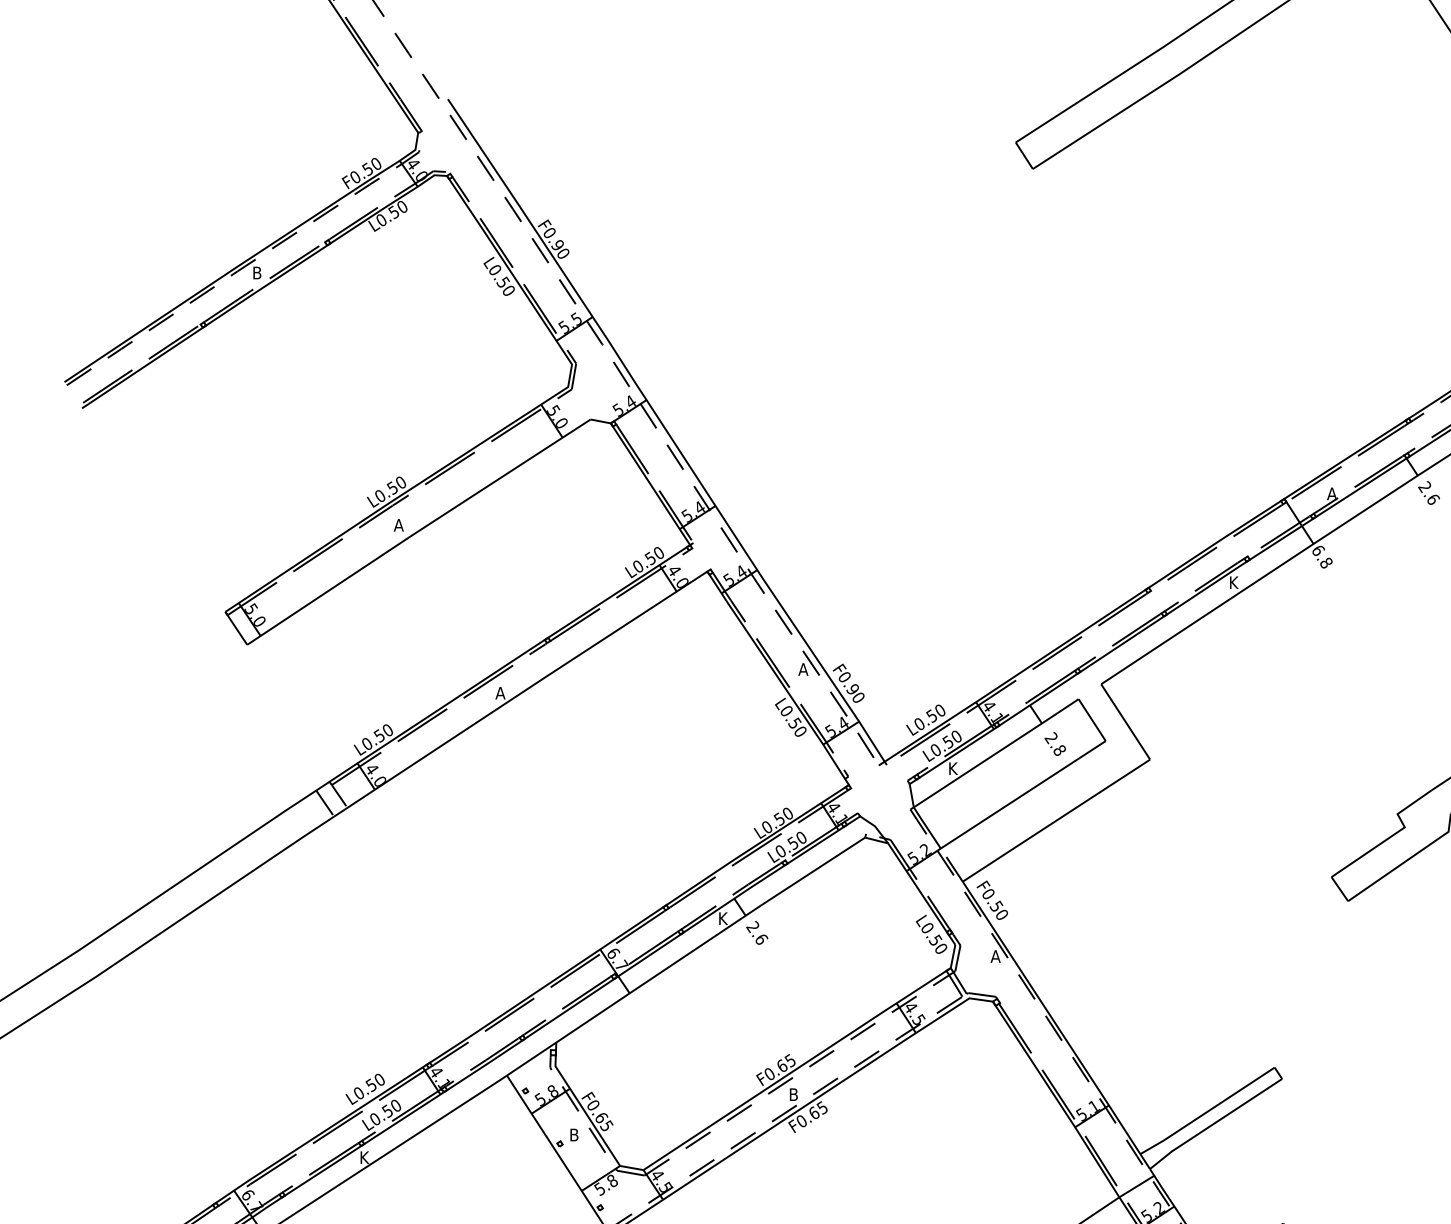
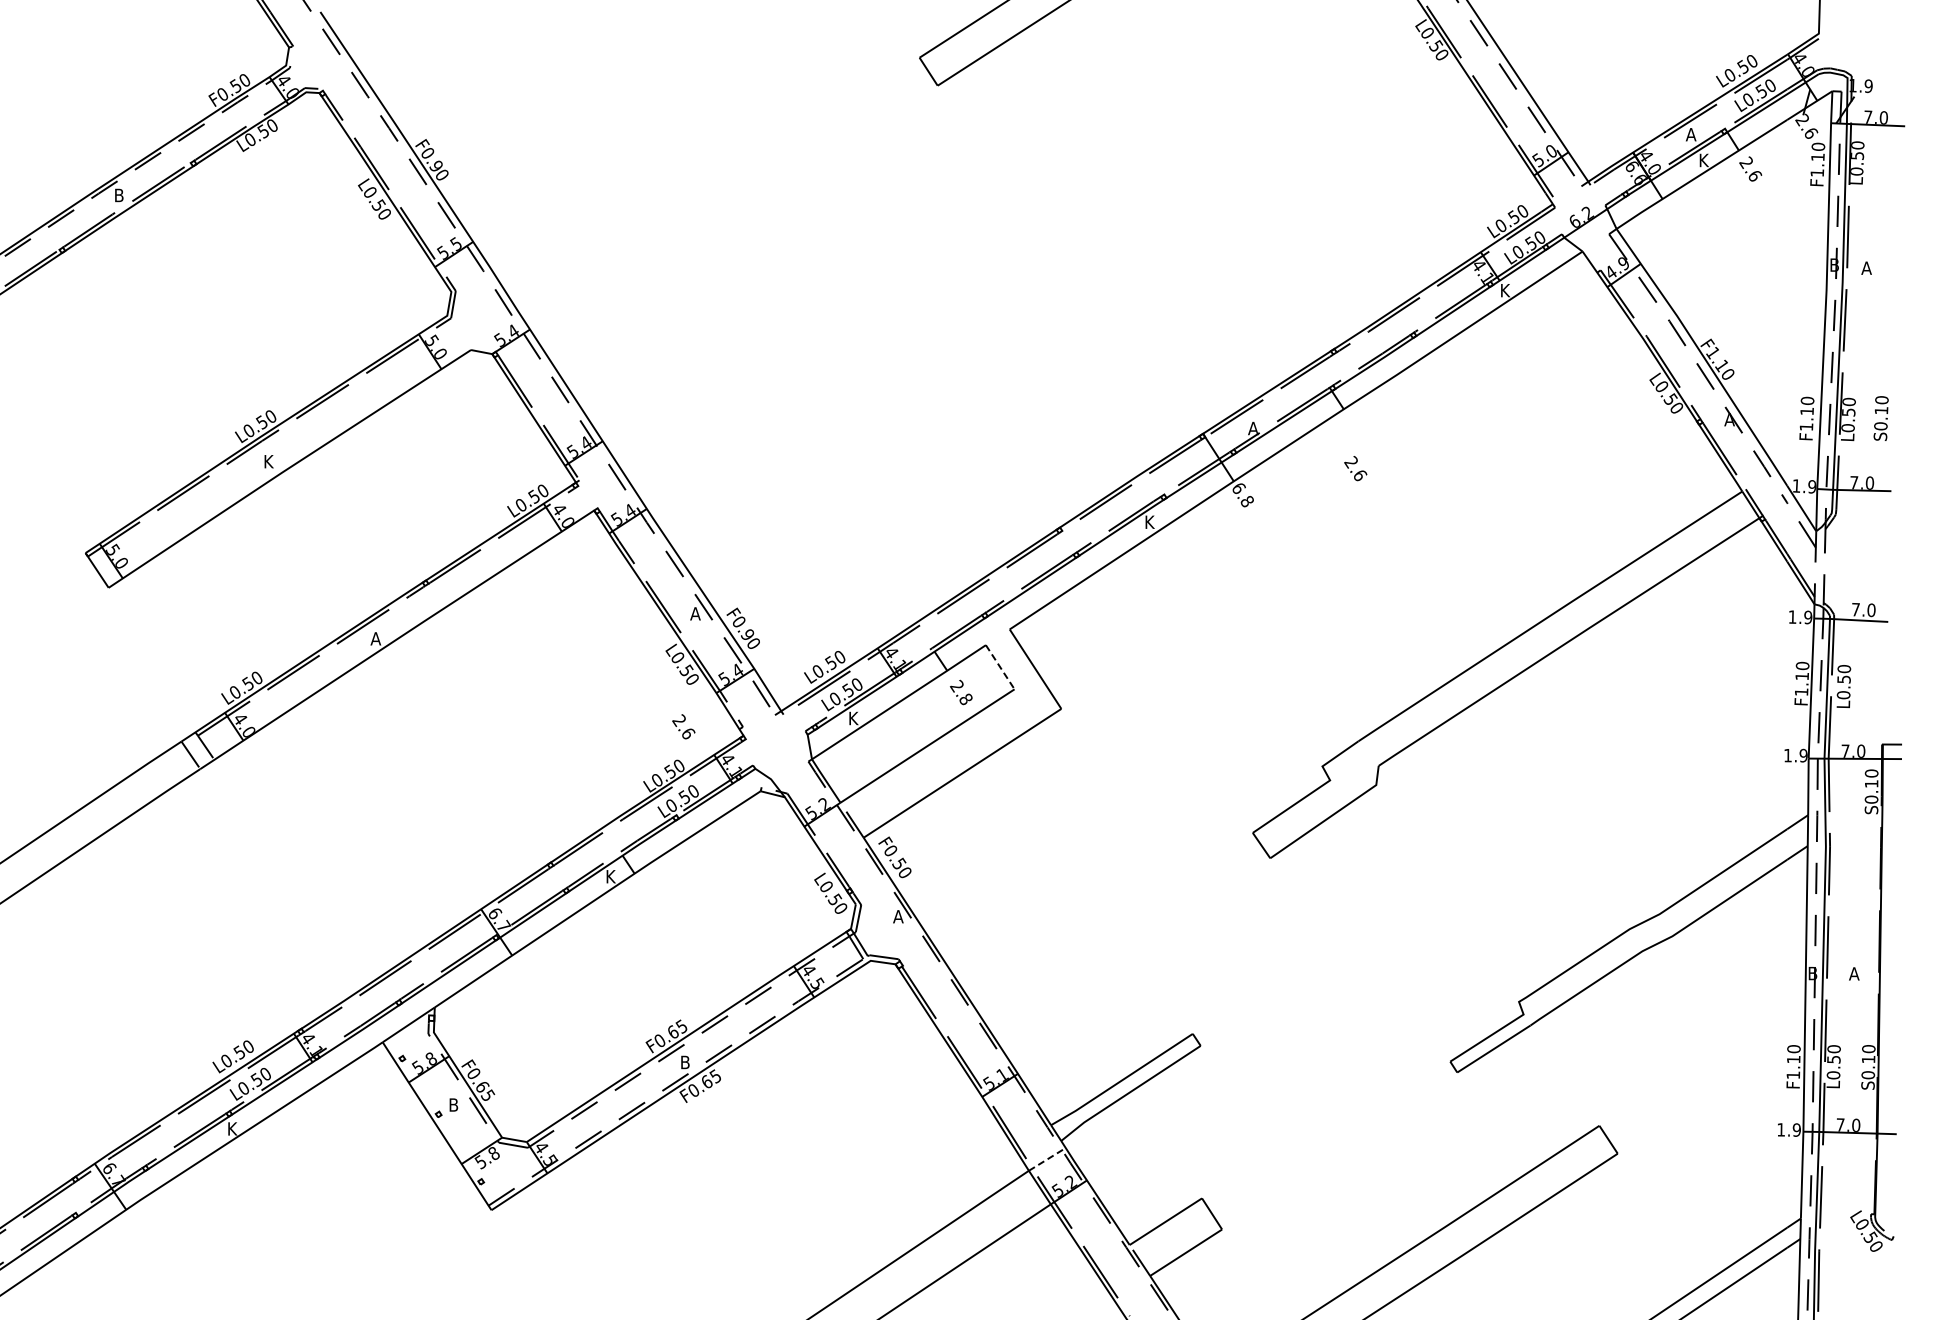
text: (1428, 492) -> (1355, 468), moved
text: (398, 525) -> (268, 461), A -> K
line: (1092, 720) -> (1000, 667), solid -> dashed
text: (756, 932) -> (683, 726), moved
line: (1136, 1186) -> (1047, 1159), solid -> dashed

